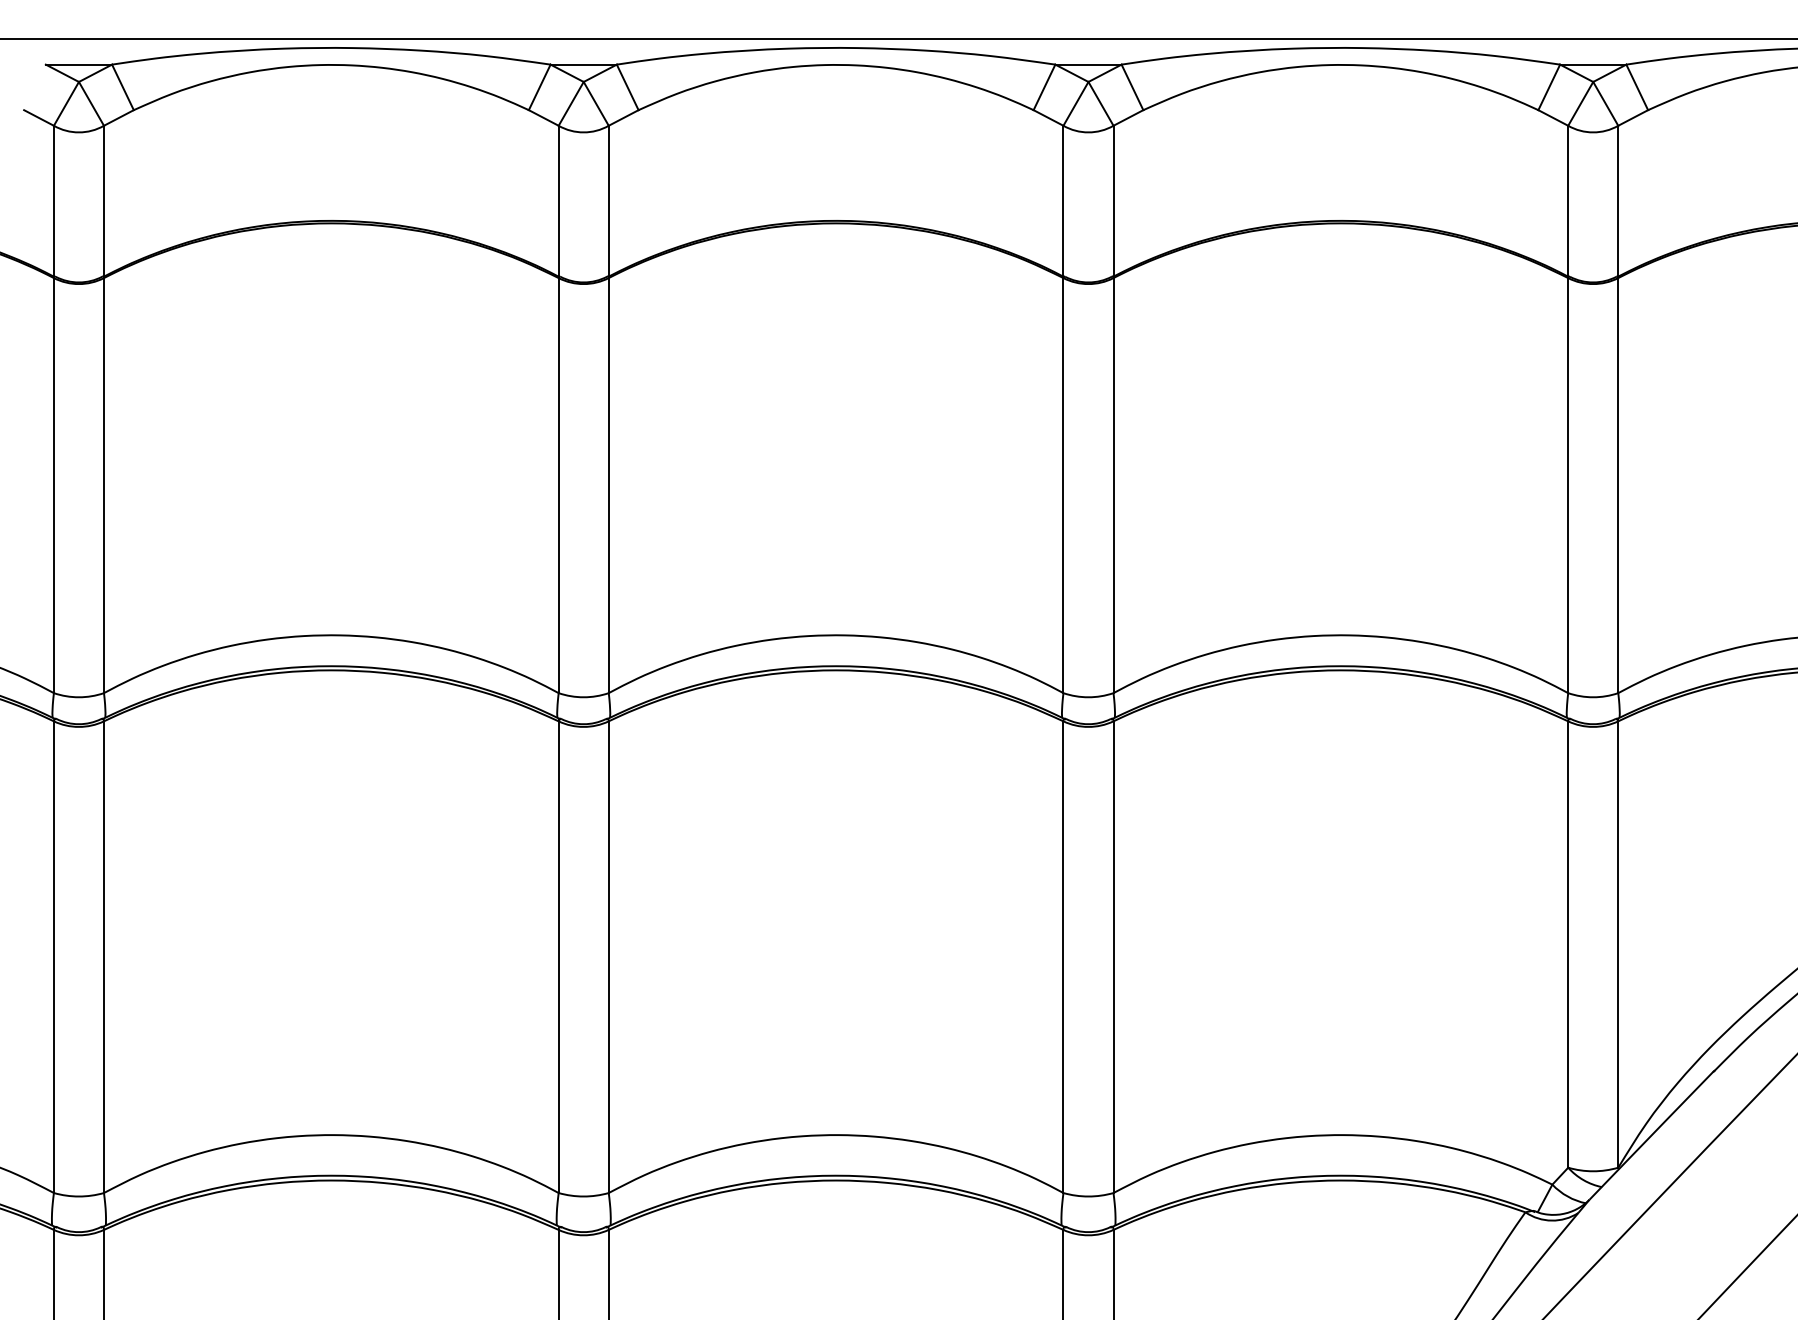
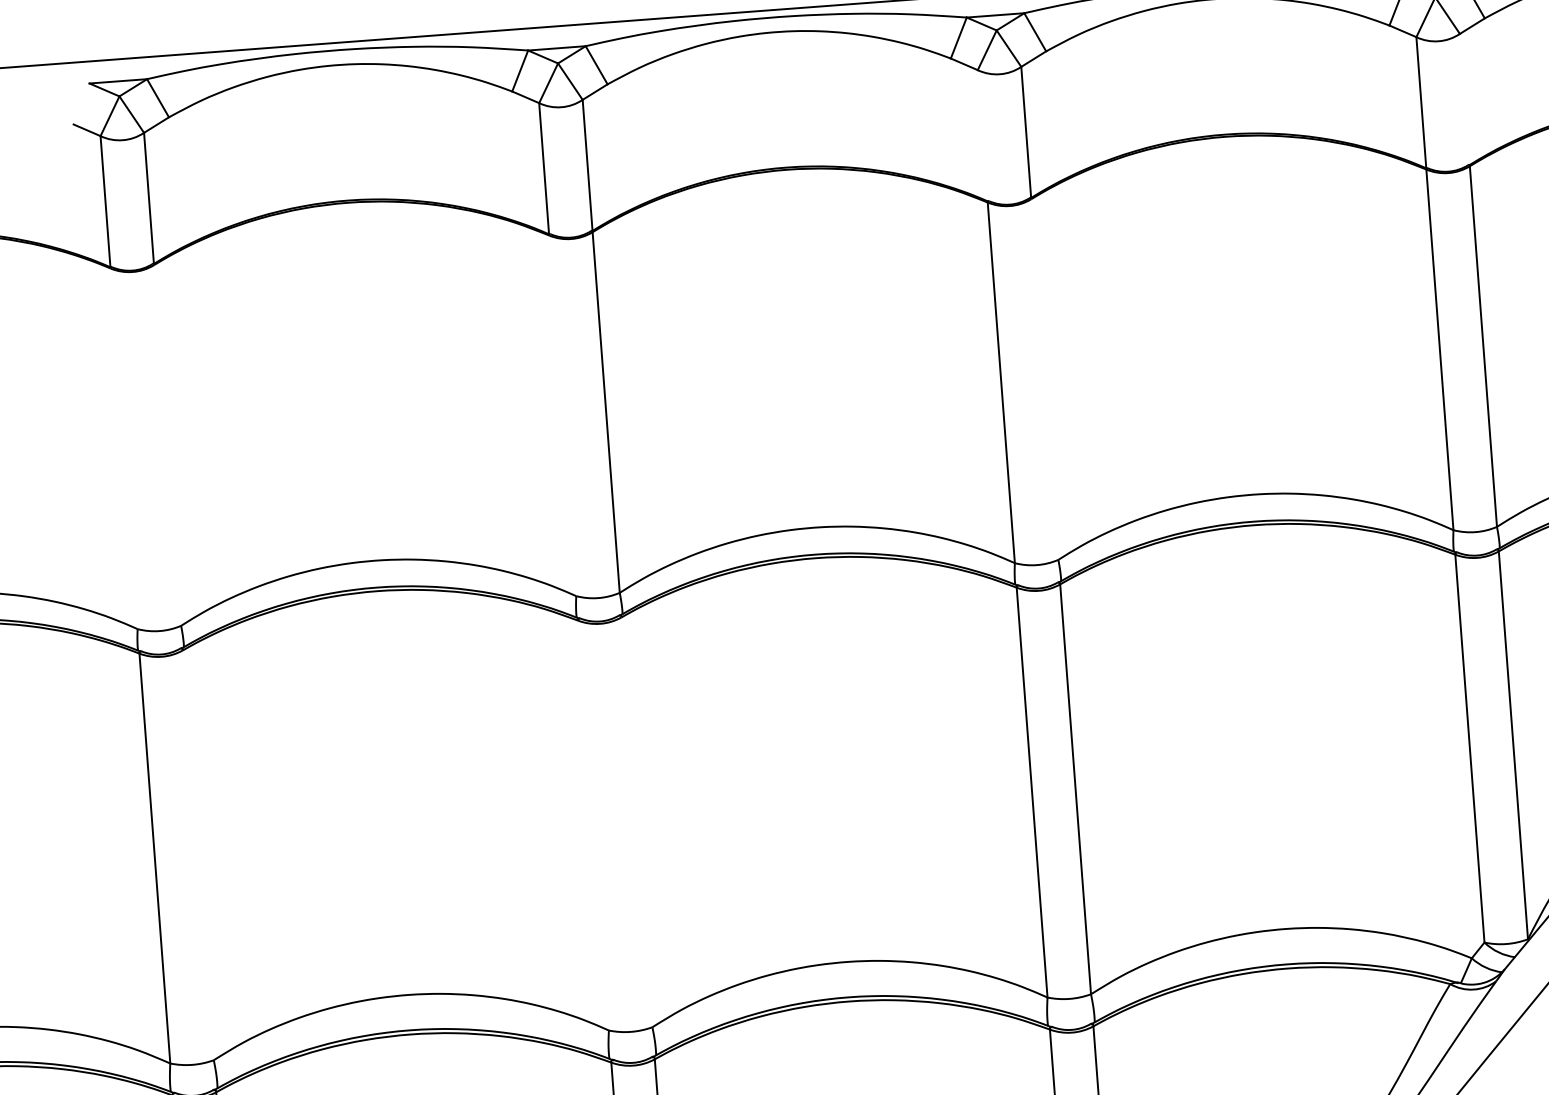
line: (1063, 200) -> (982, 135), removed
line: (1618, 200) -> (1464, 98), removed
line: (53, 485) -> (123, 448), removed
line: (103, 485) -> (167, 445), removed
line: (558, 485) -> (562, 415), removed
line: (1113, 485) -> (1044, 379), removed
line: (103, 957) -> (197, 855), removed
line: (558, 957) -> (593, 825), removed
line: (608, 957) -> (636, 822), removed

